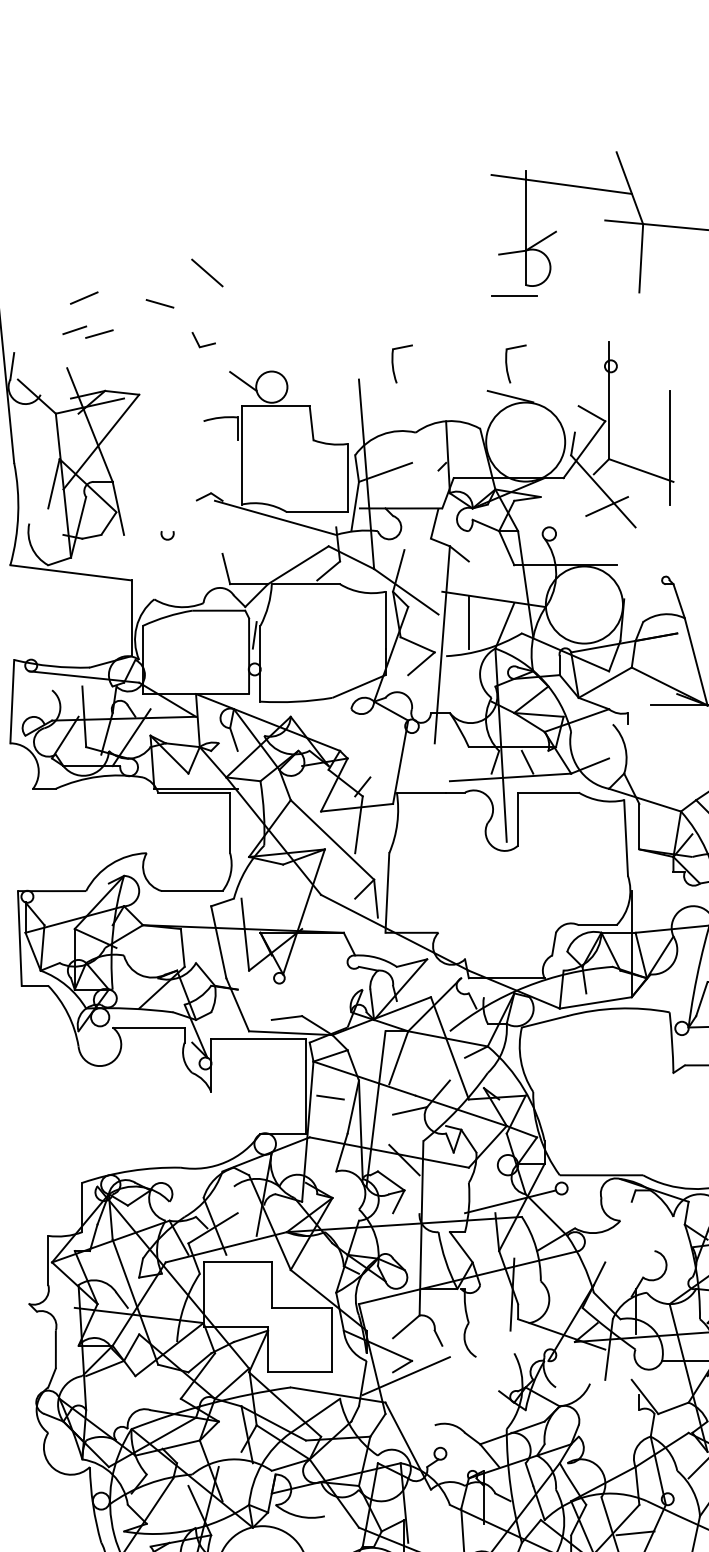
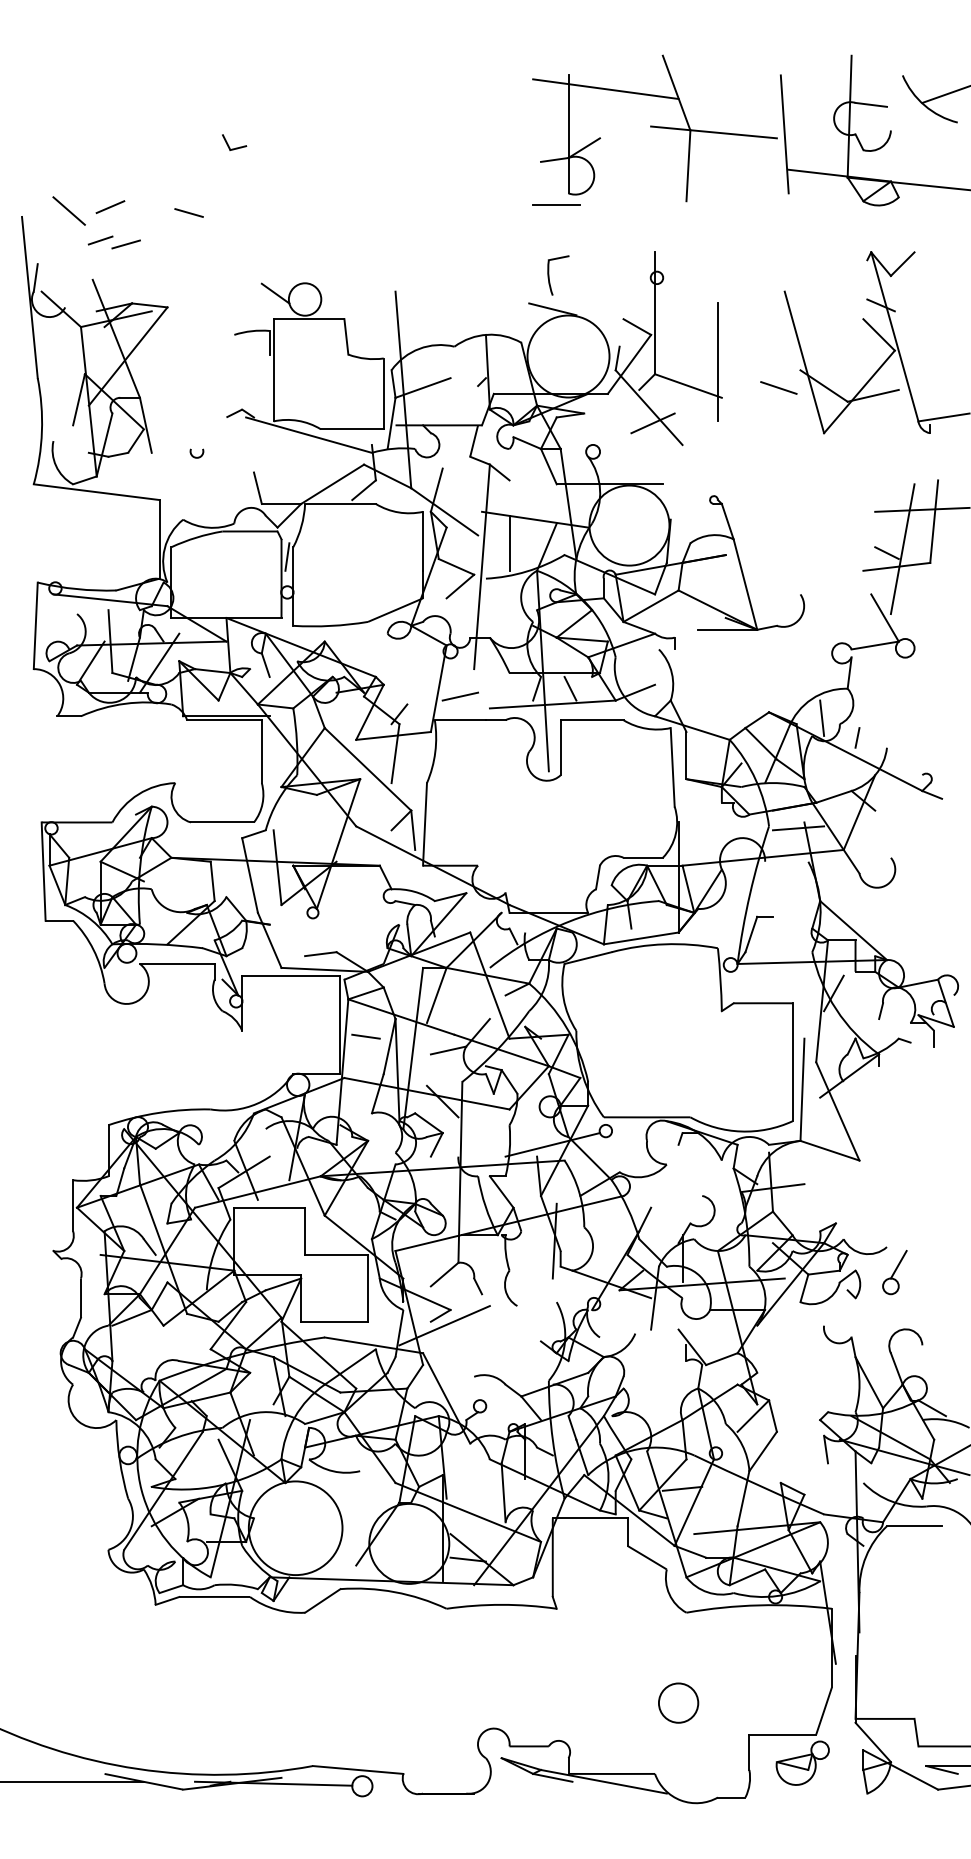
line: (206, 272) -> (68, 210), moved
part: (203, 339) -> (234, 142), moved
part: (393, 364) -> (431, 275), removed
line: (421, 769) -> (460, 696), added

